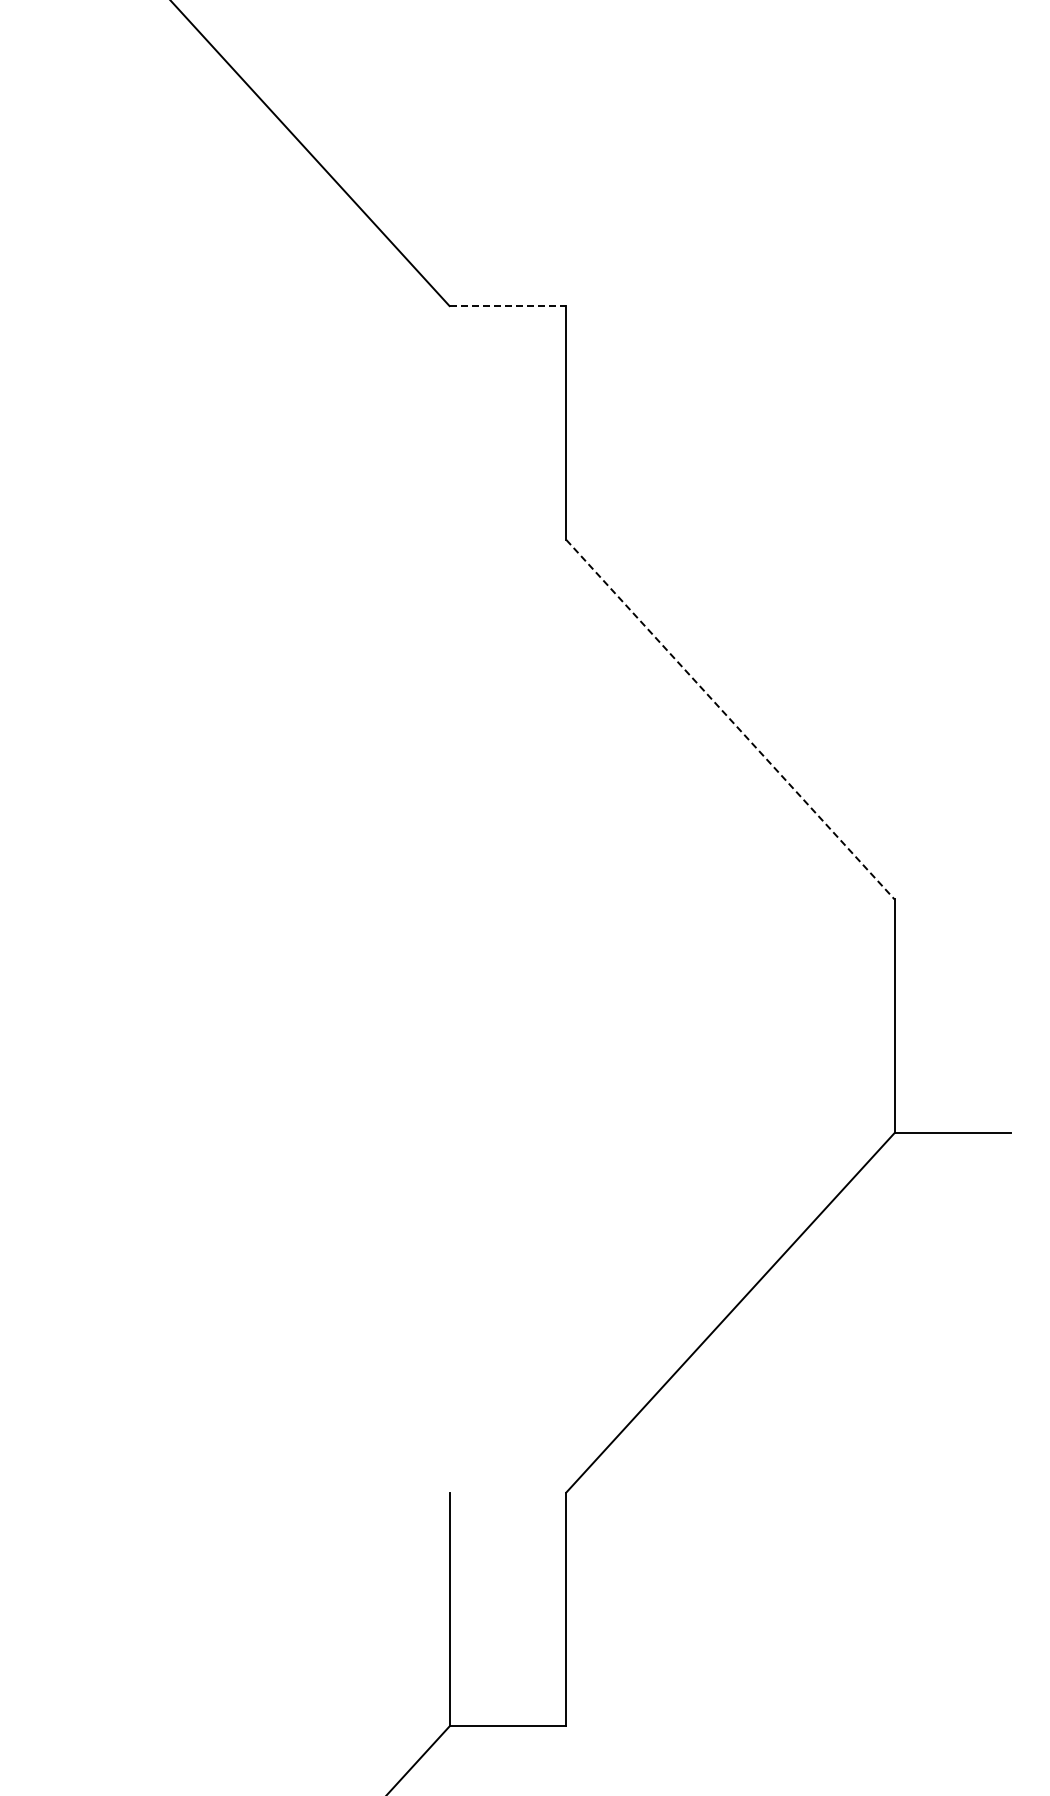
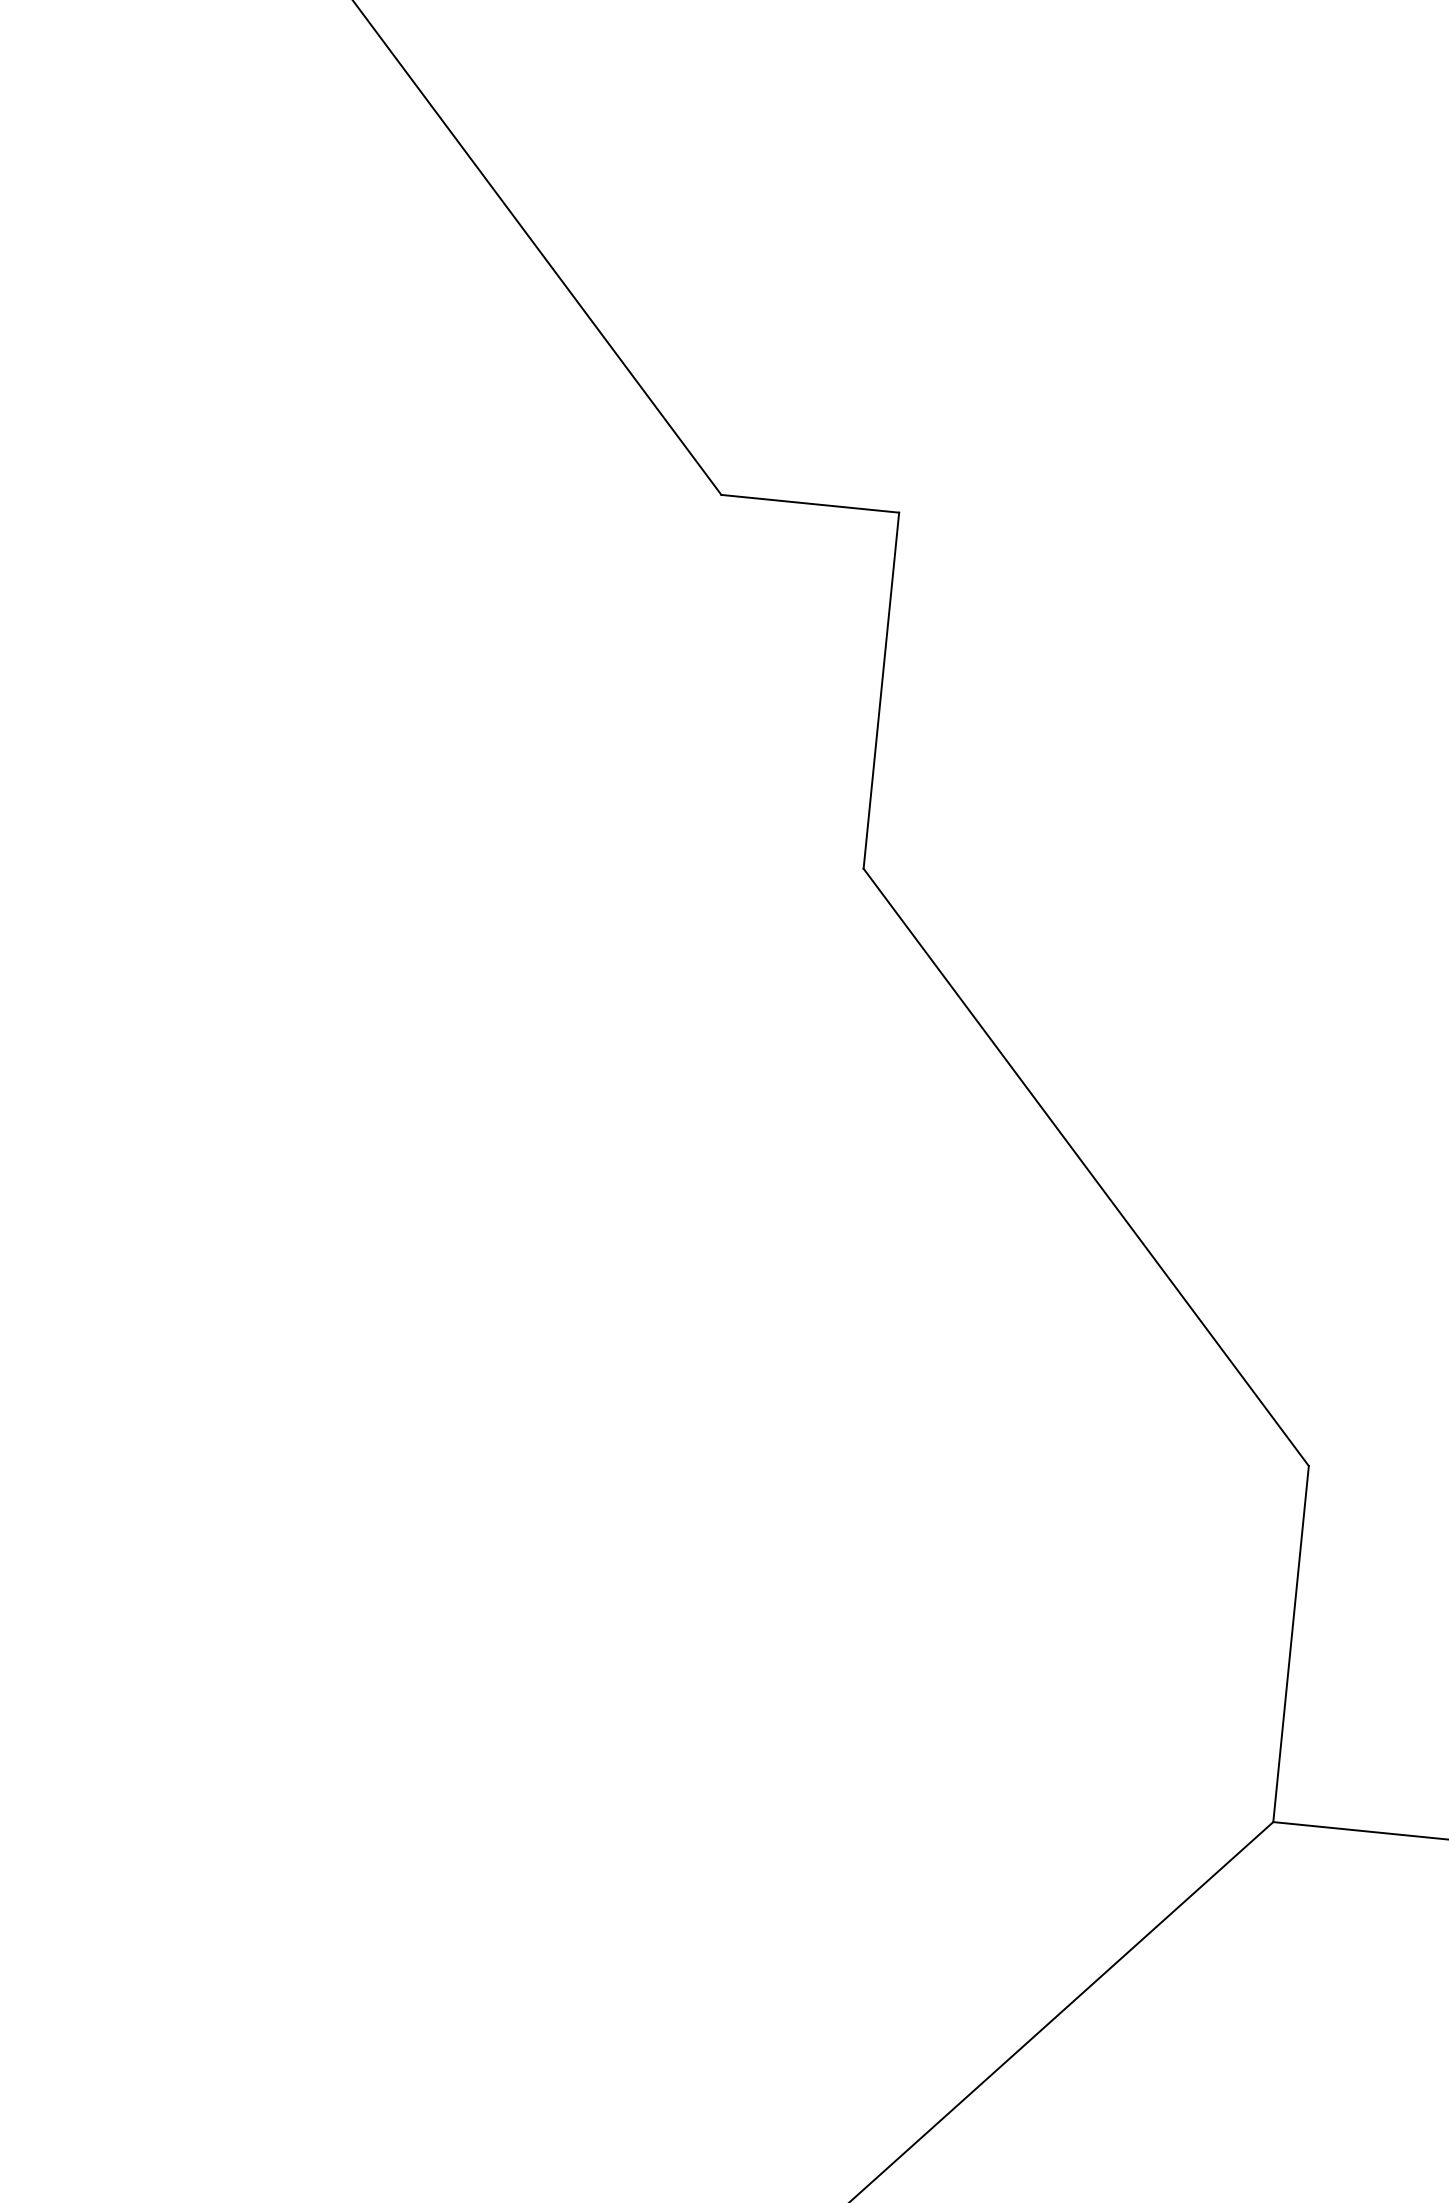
line: (508, 306) -> (811, 504), dashed -> solid
line: (730, 719) -> (1086, 1167), dashed -> solid

